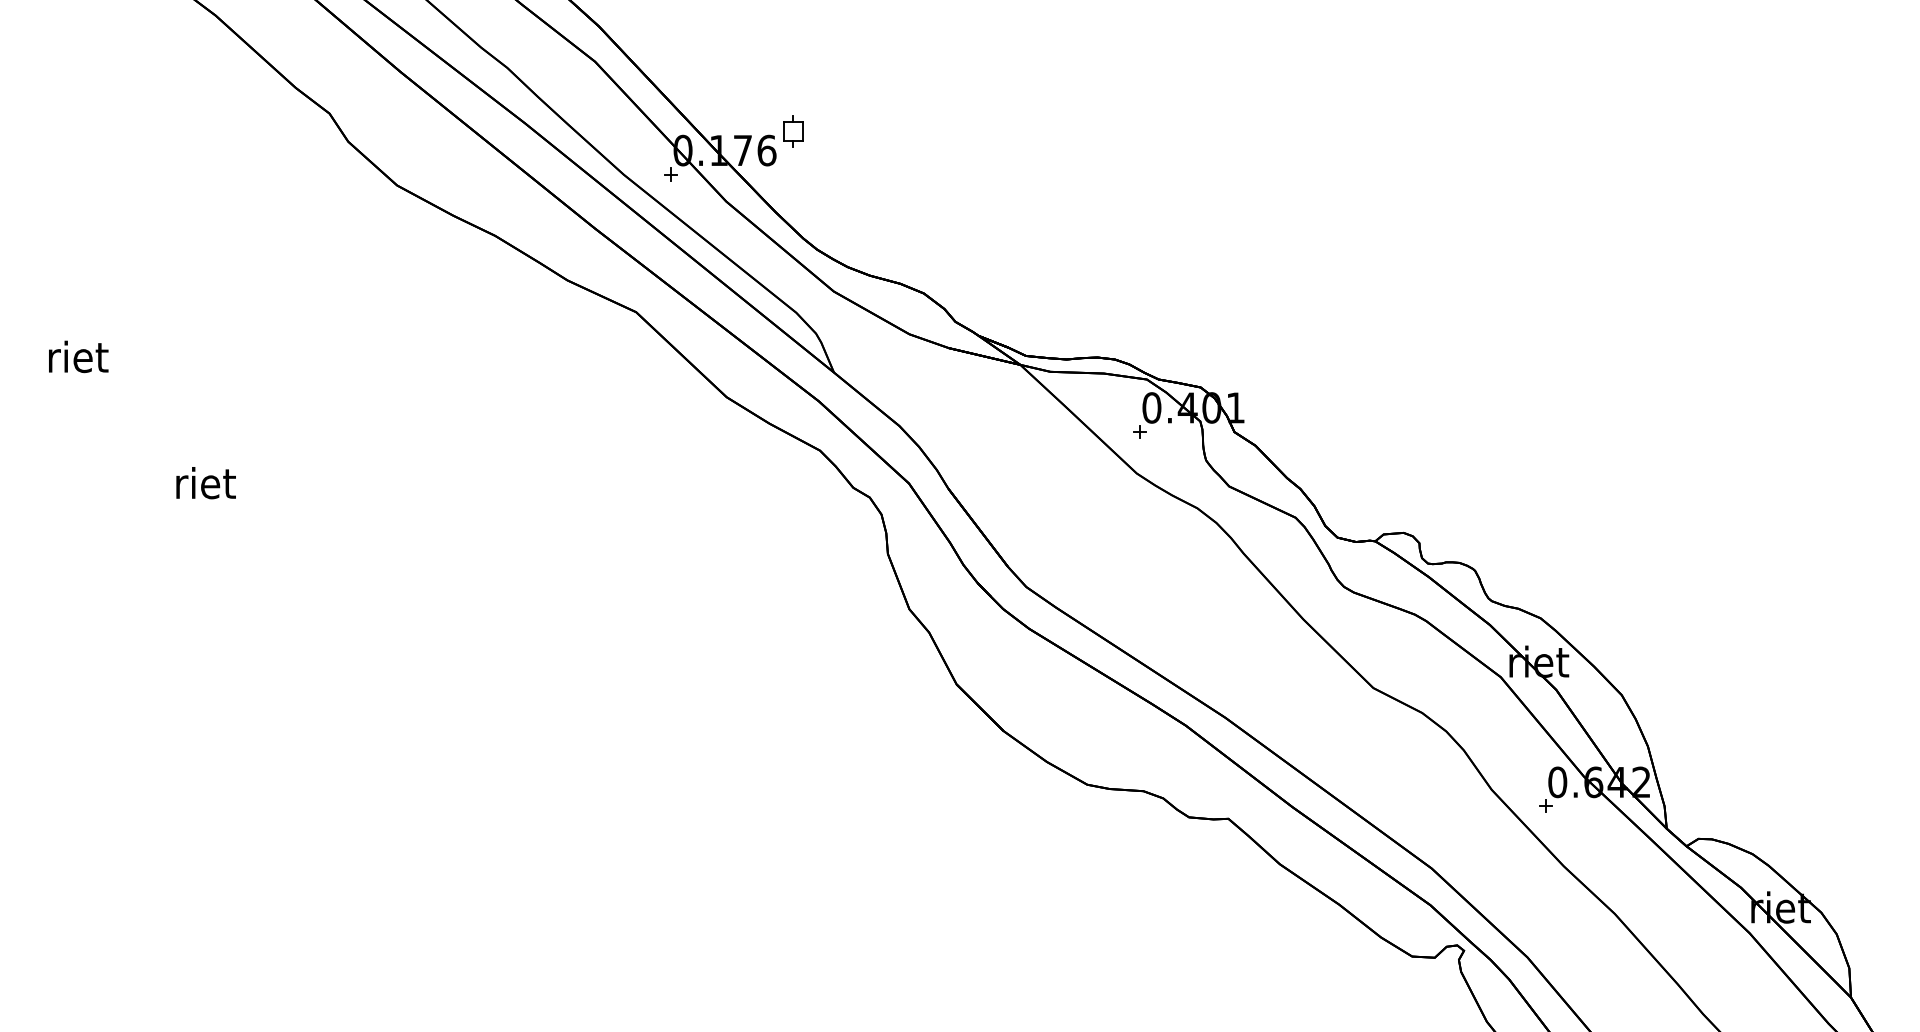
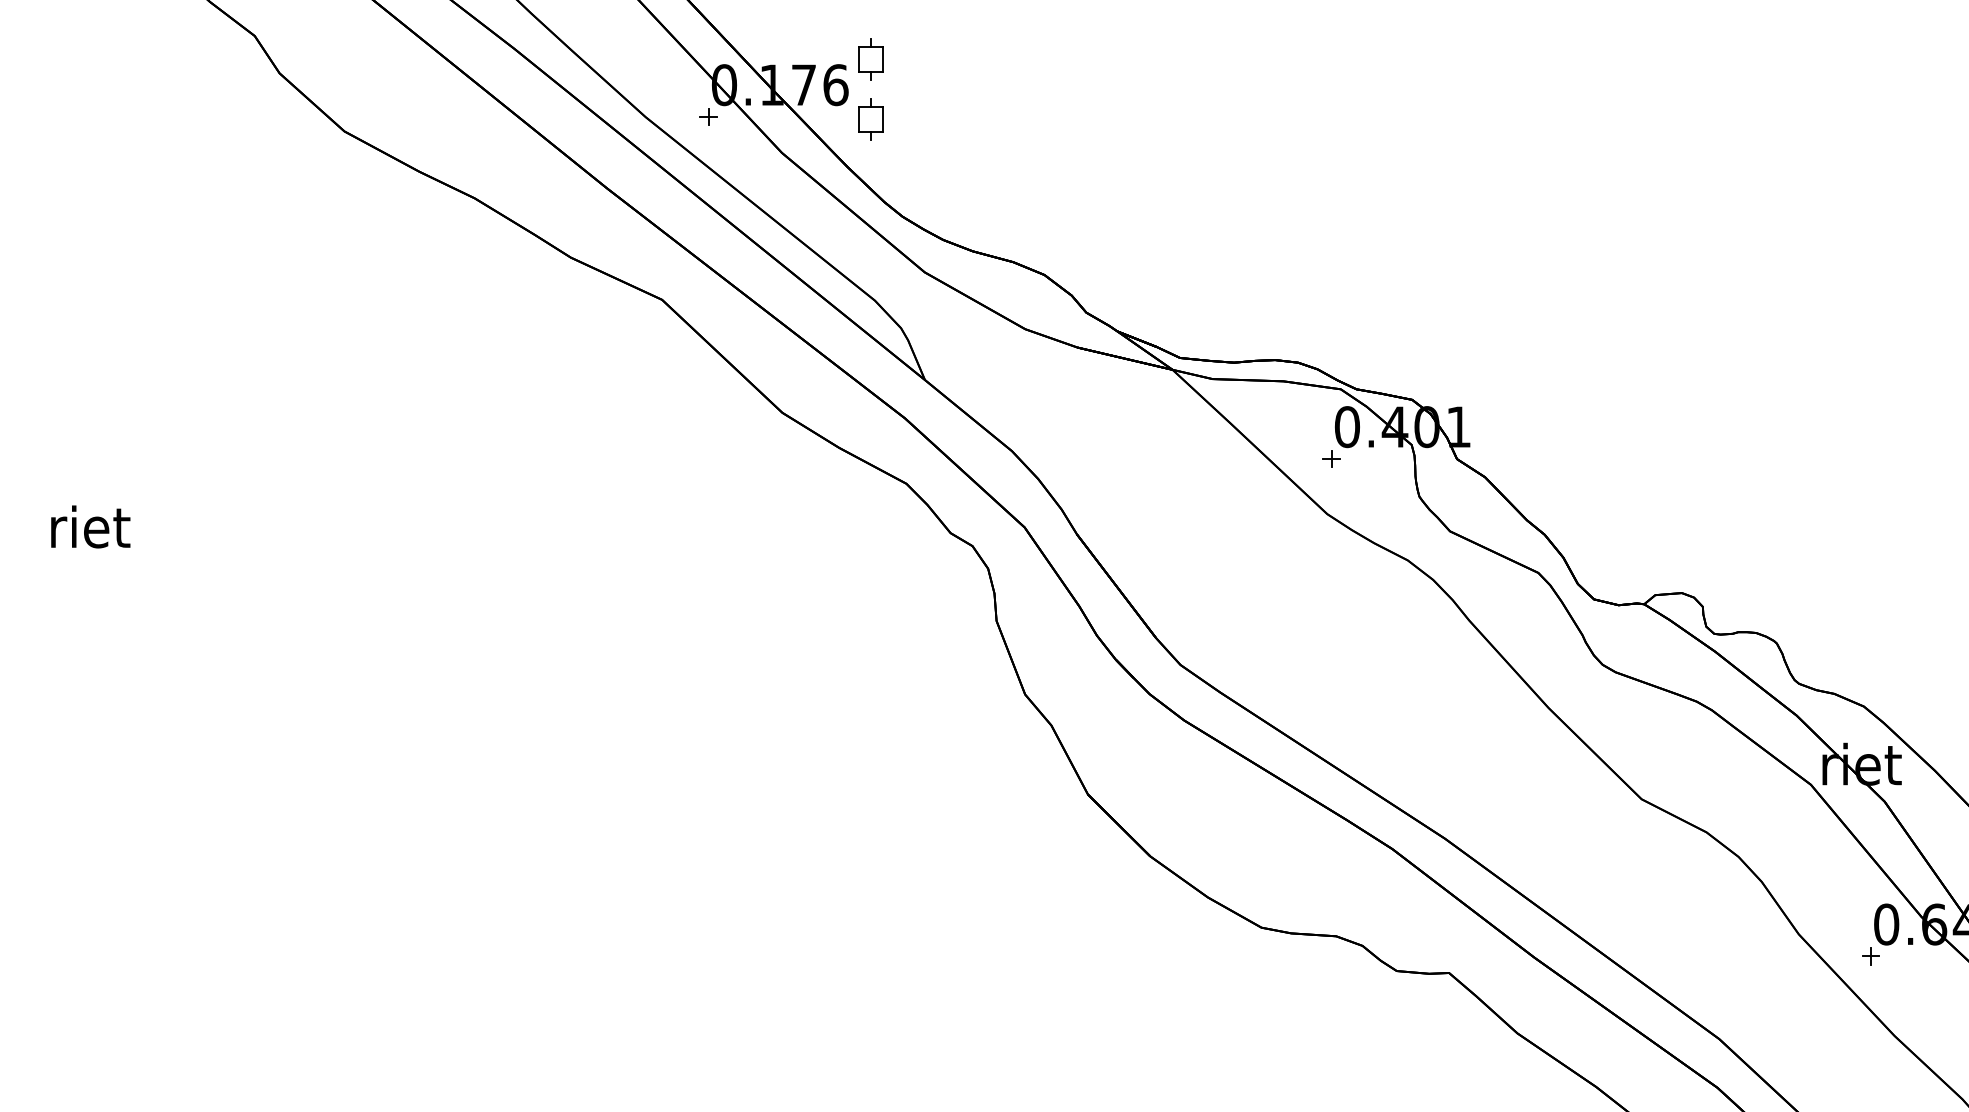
part: (793, 176) -> (871, 119), added

